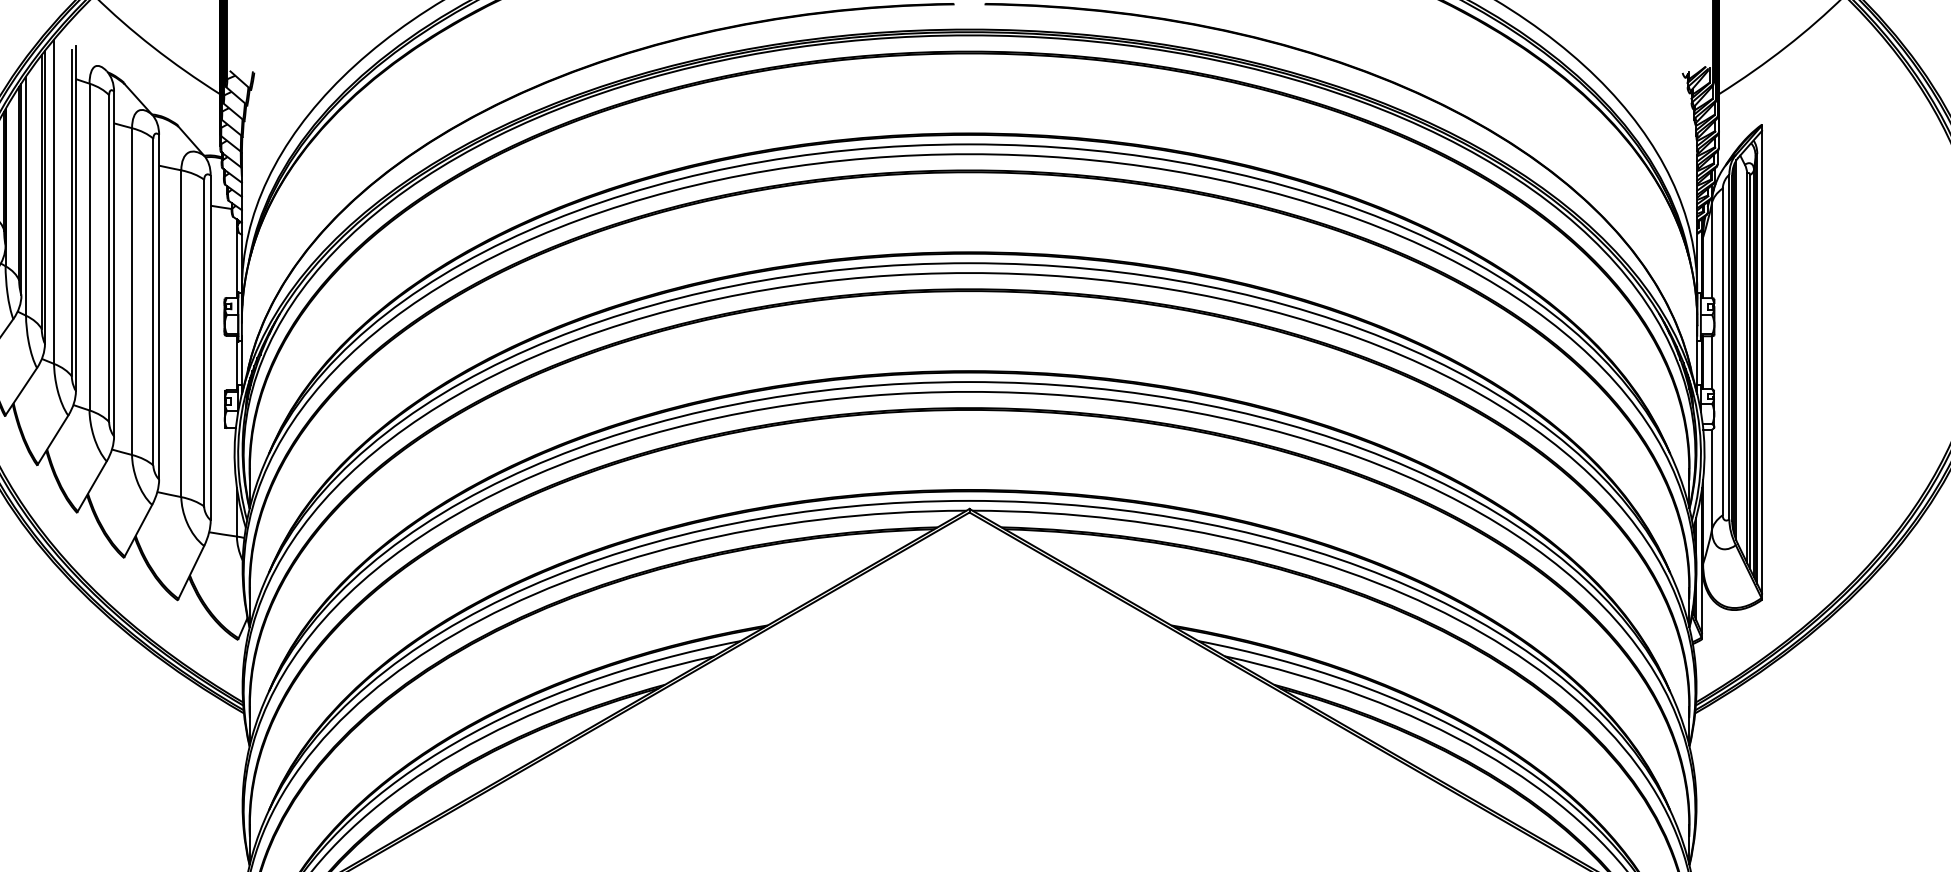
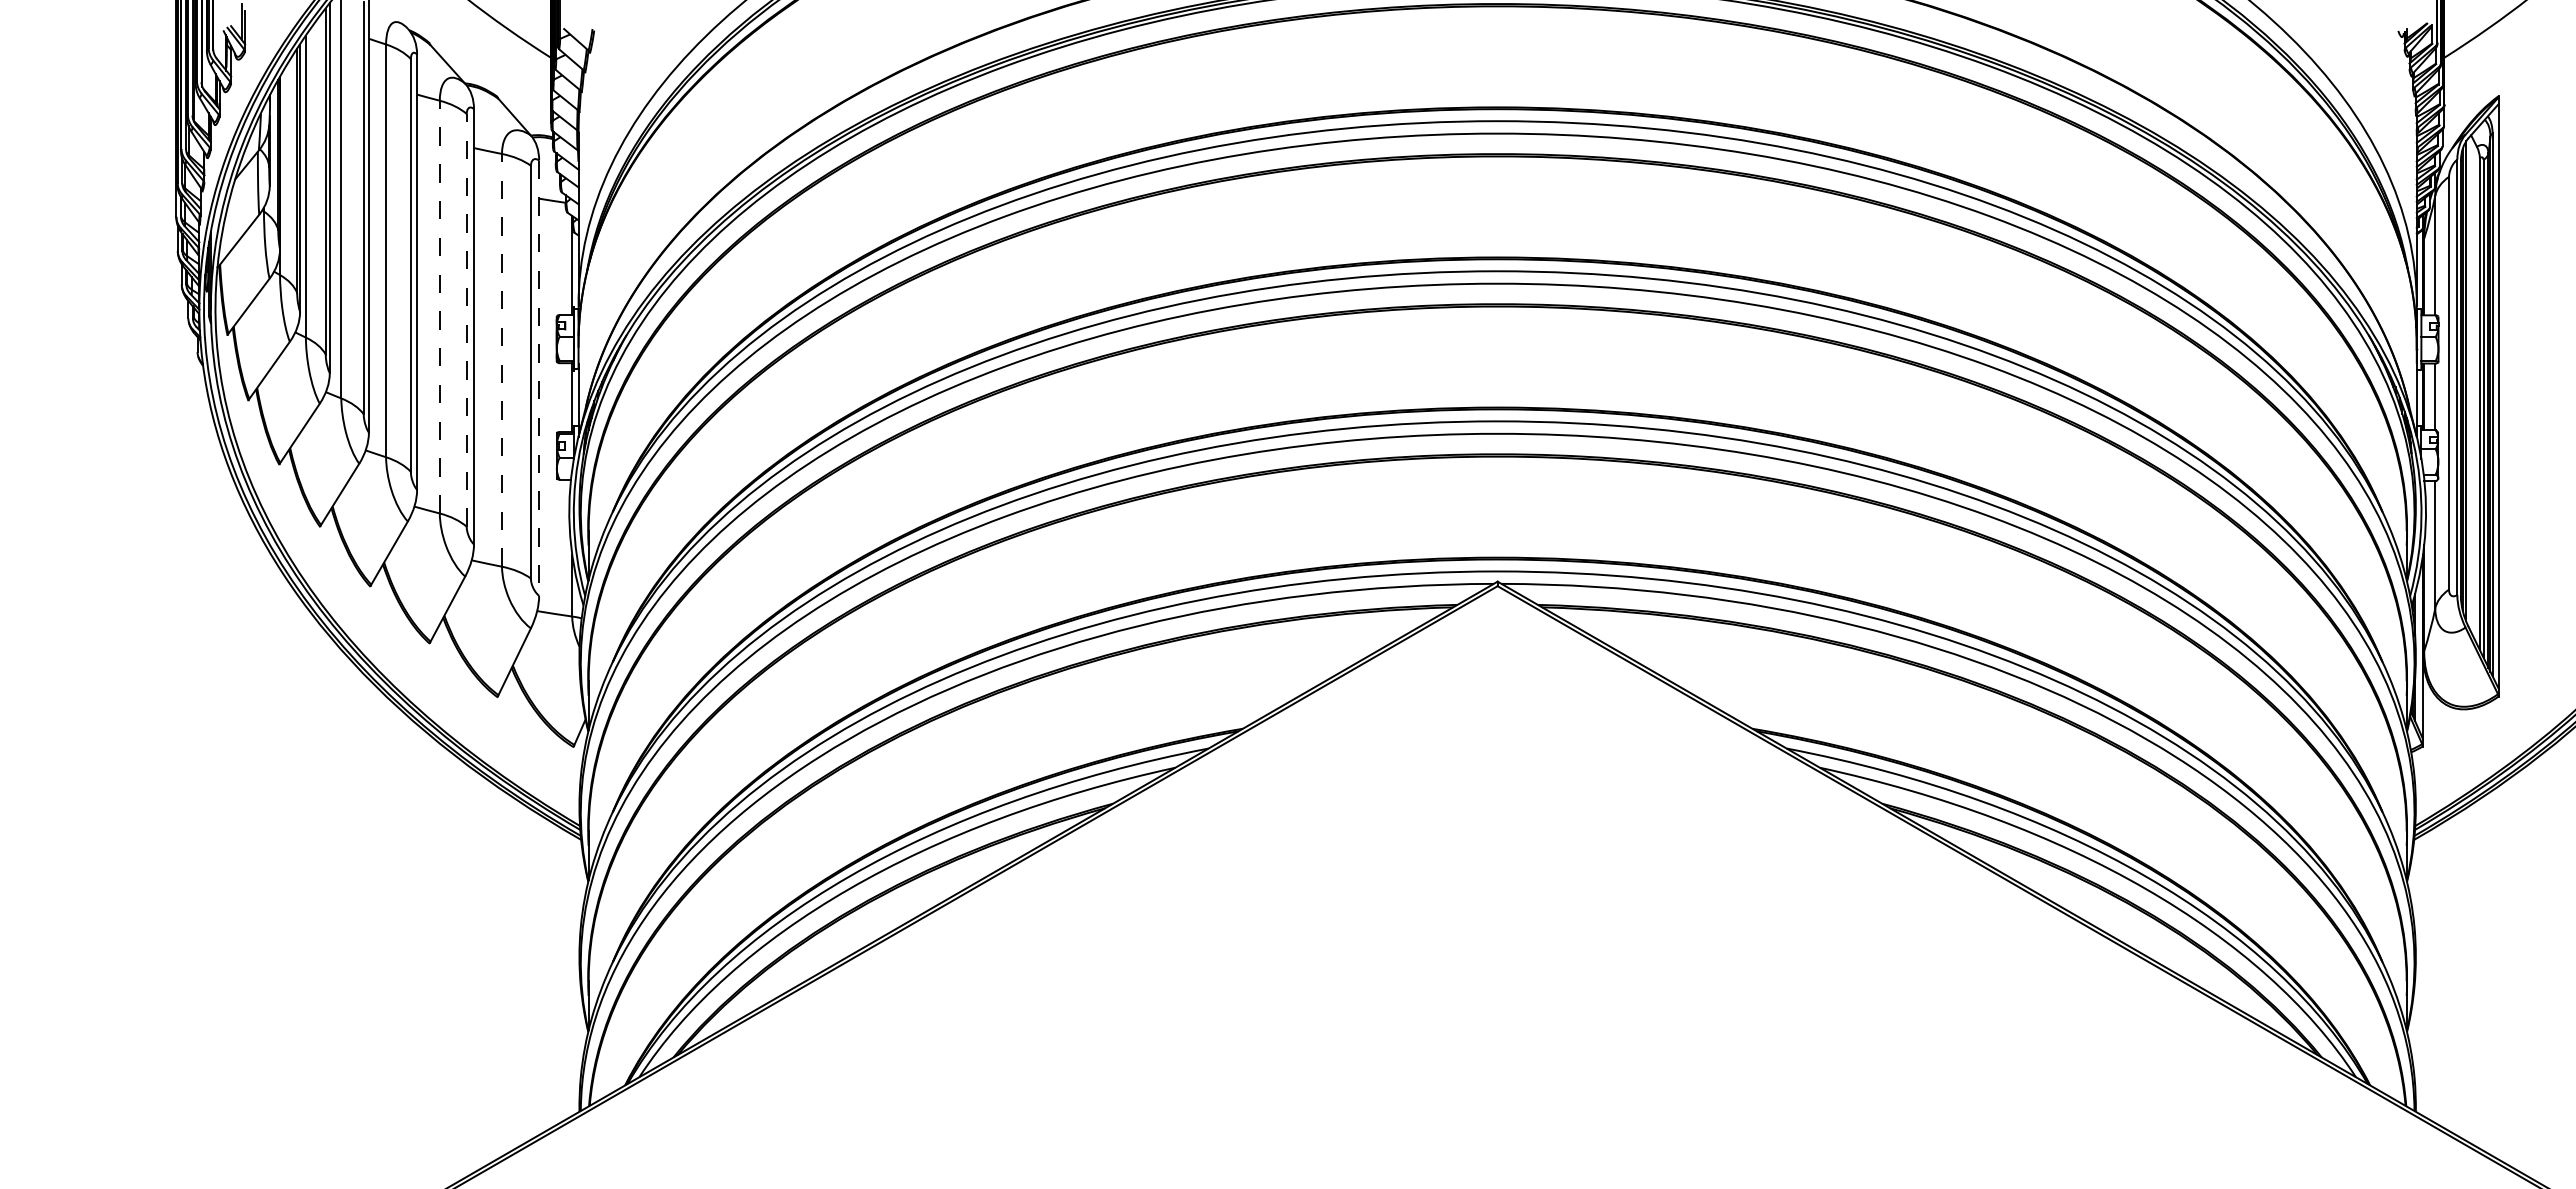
line: (131, 291) -> (439, 306), solid -> dashed
line: (153, 301) -> (466, 319), solid -> dashed
line: (181, 333) -> (502, 359), solid -> dashed
line: (210, 348) -> (539, 378), solid -> dashed

